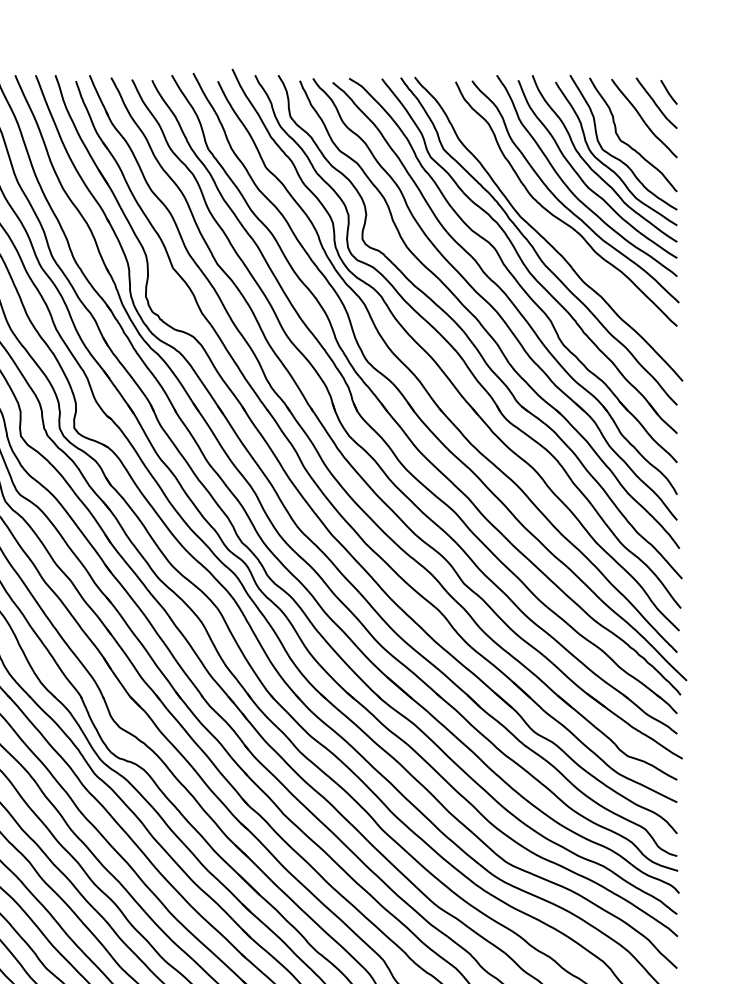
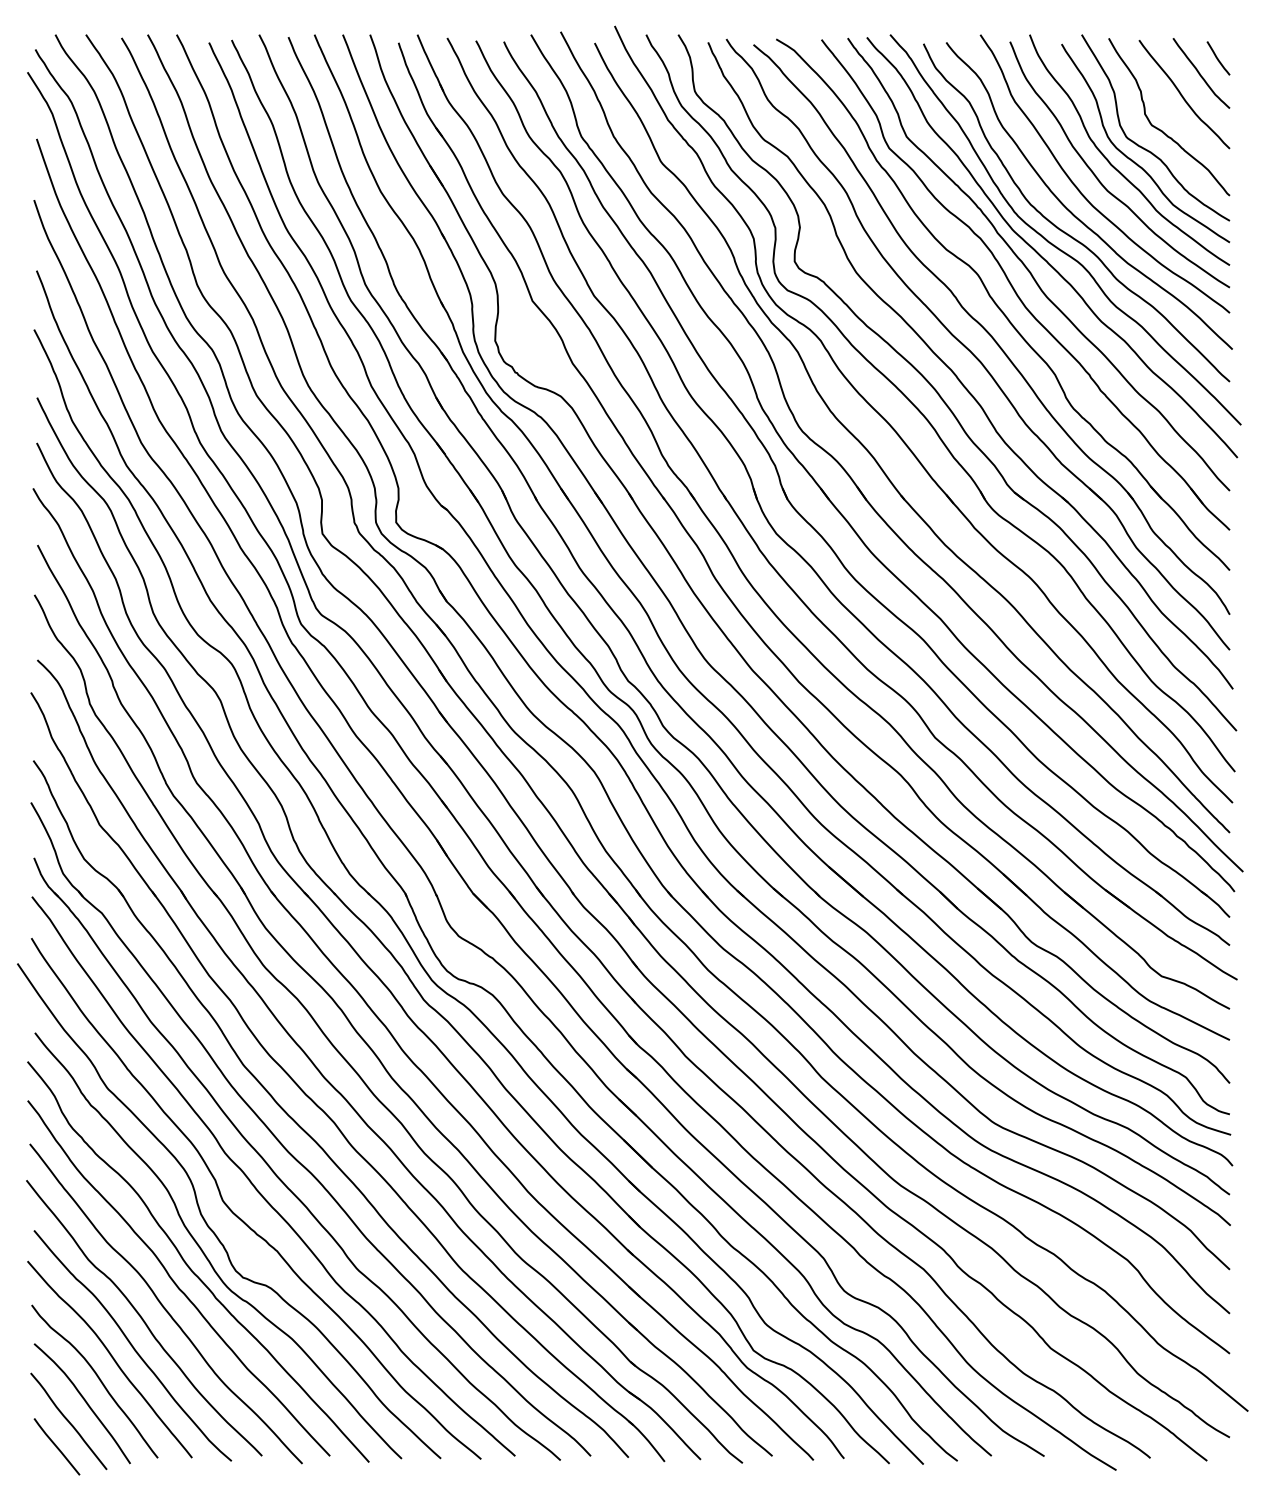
curve: (550, 226) -> (1054, 244), added

